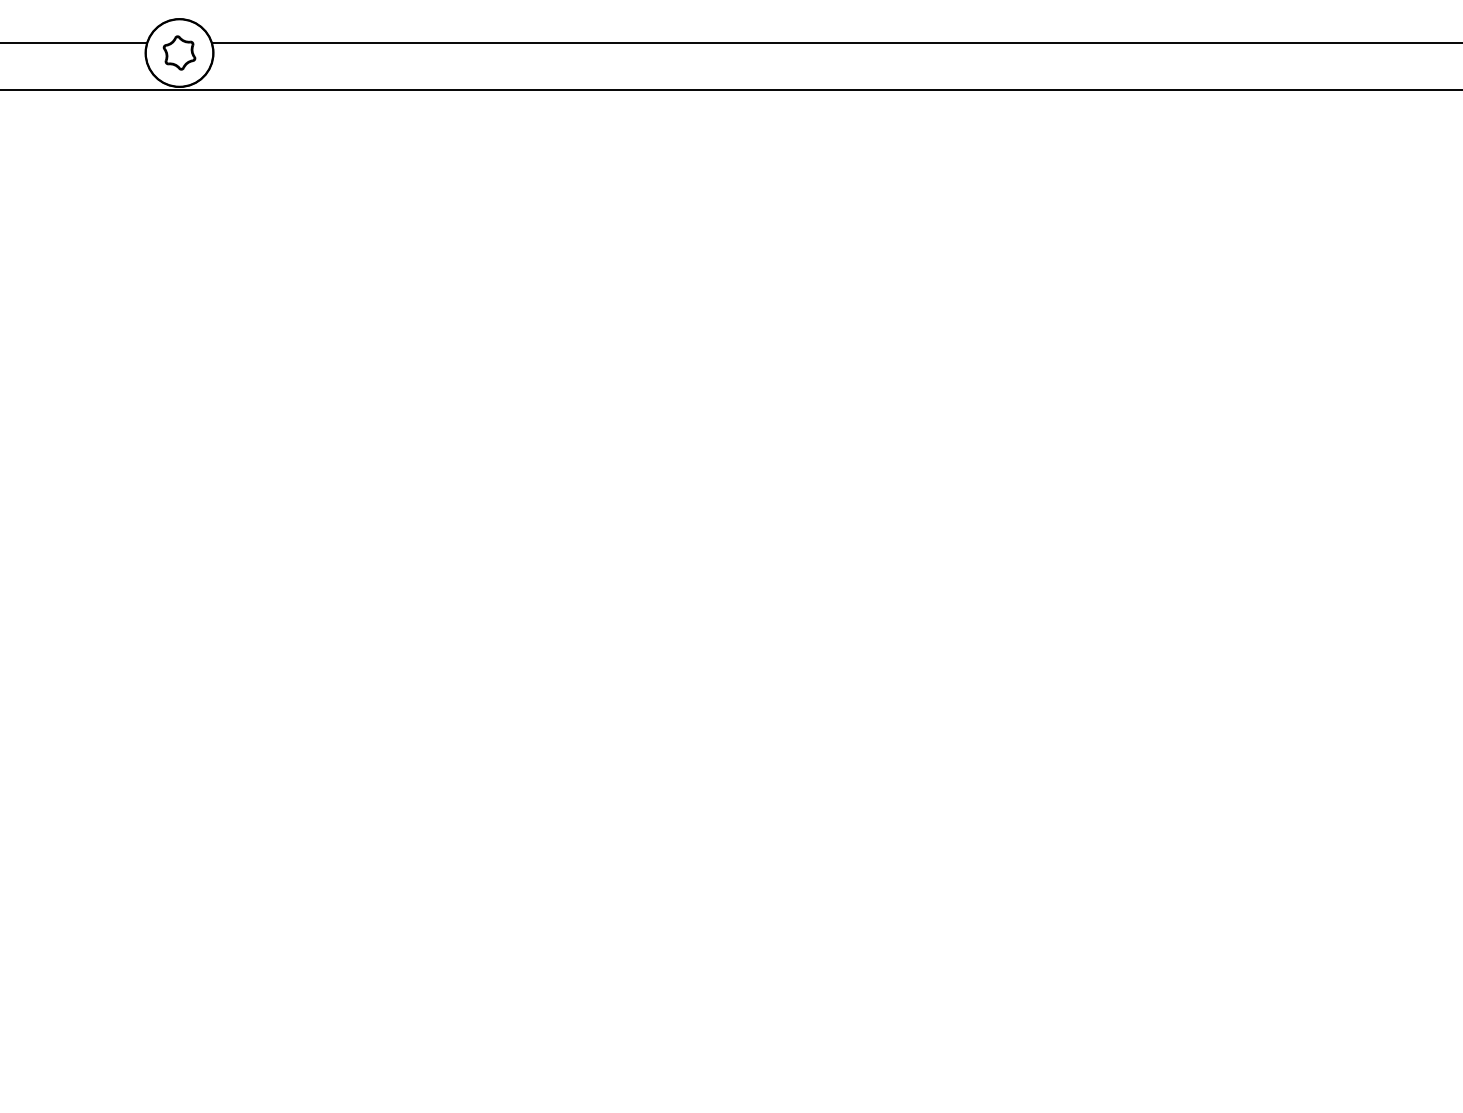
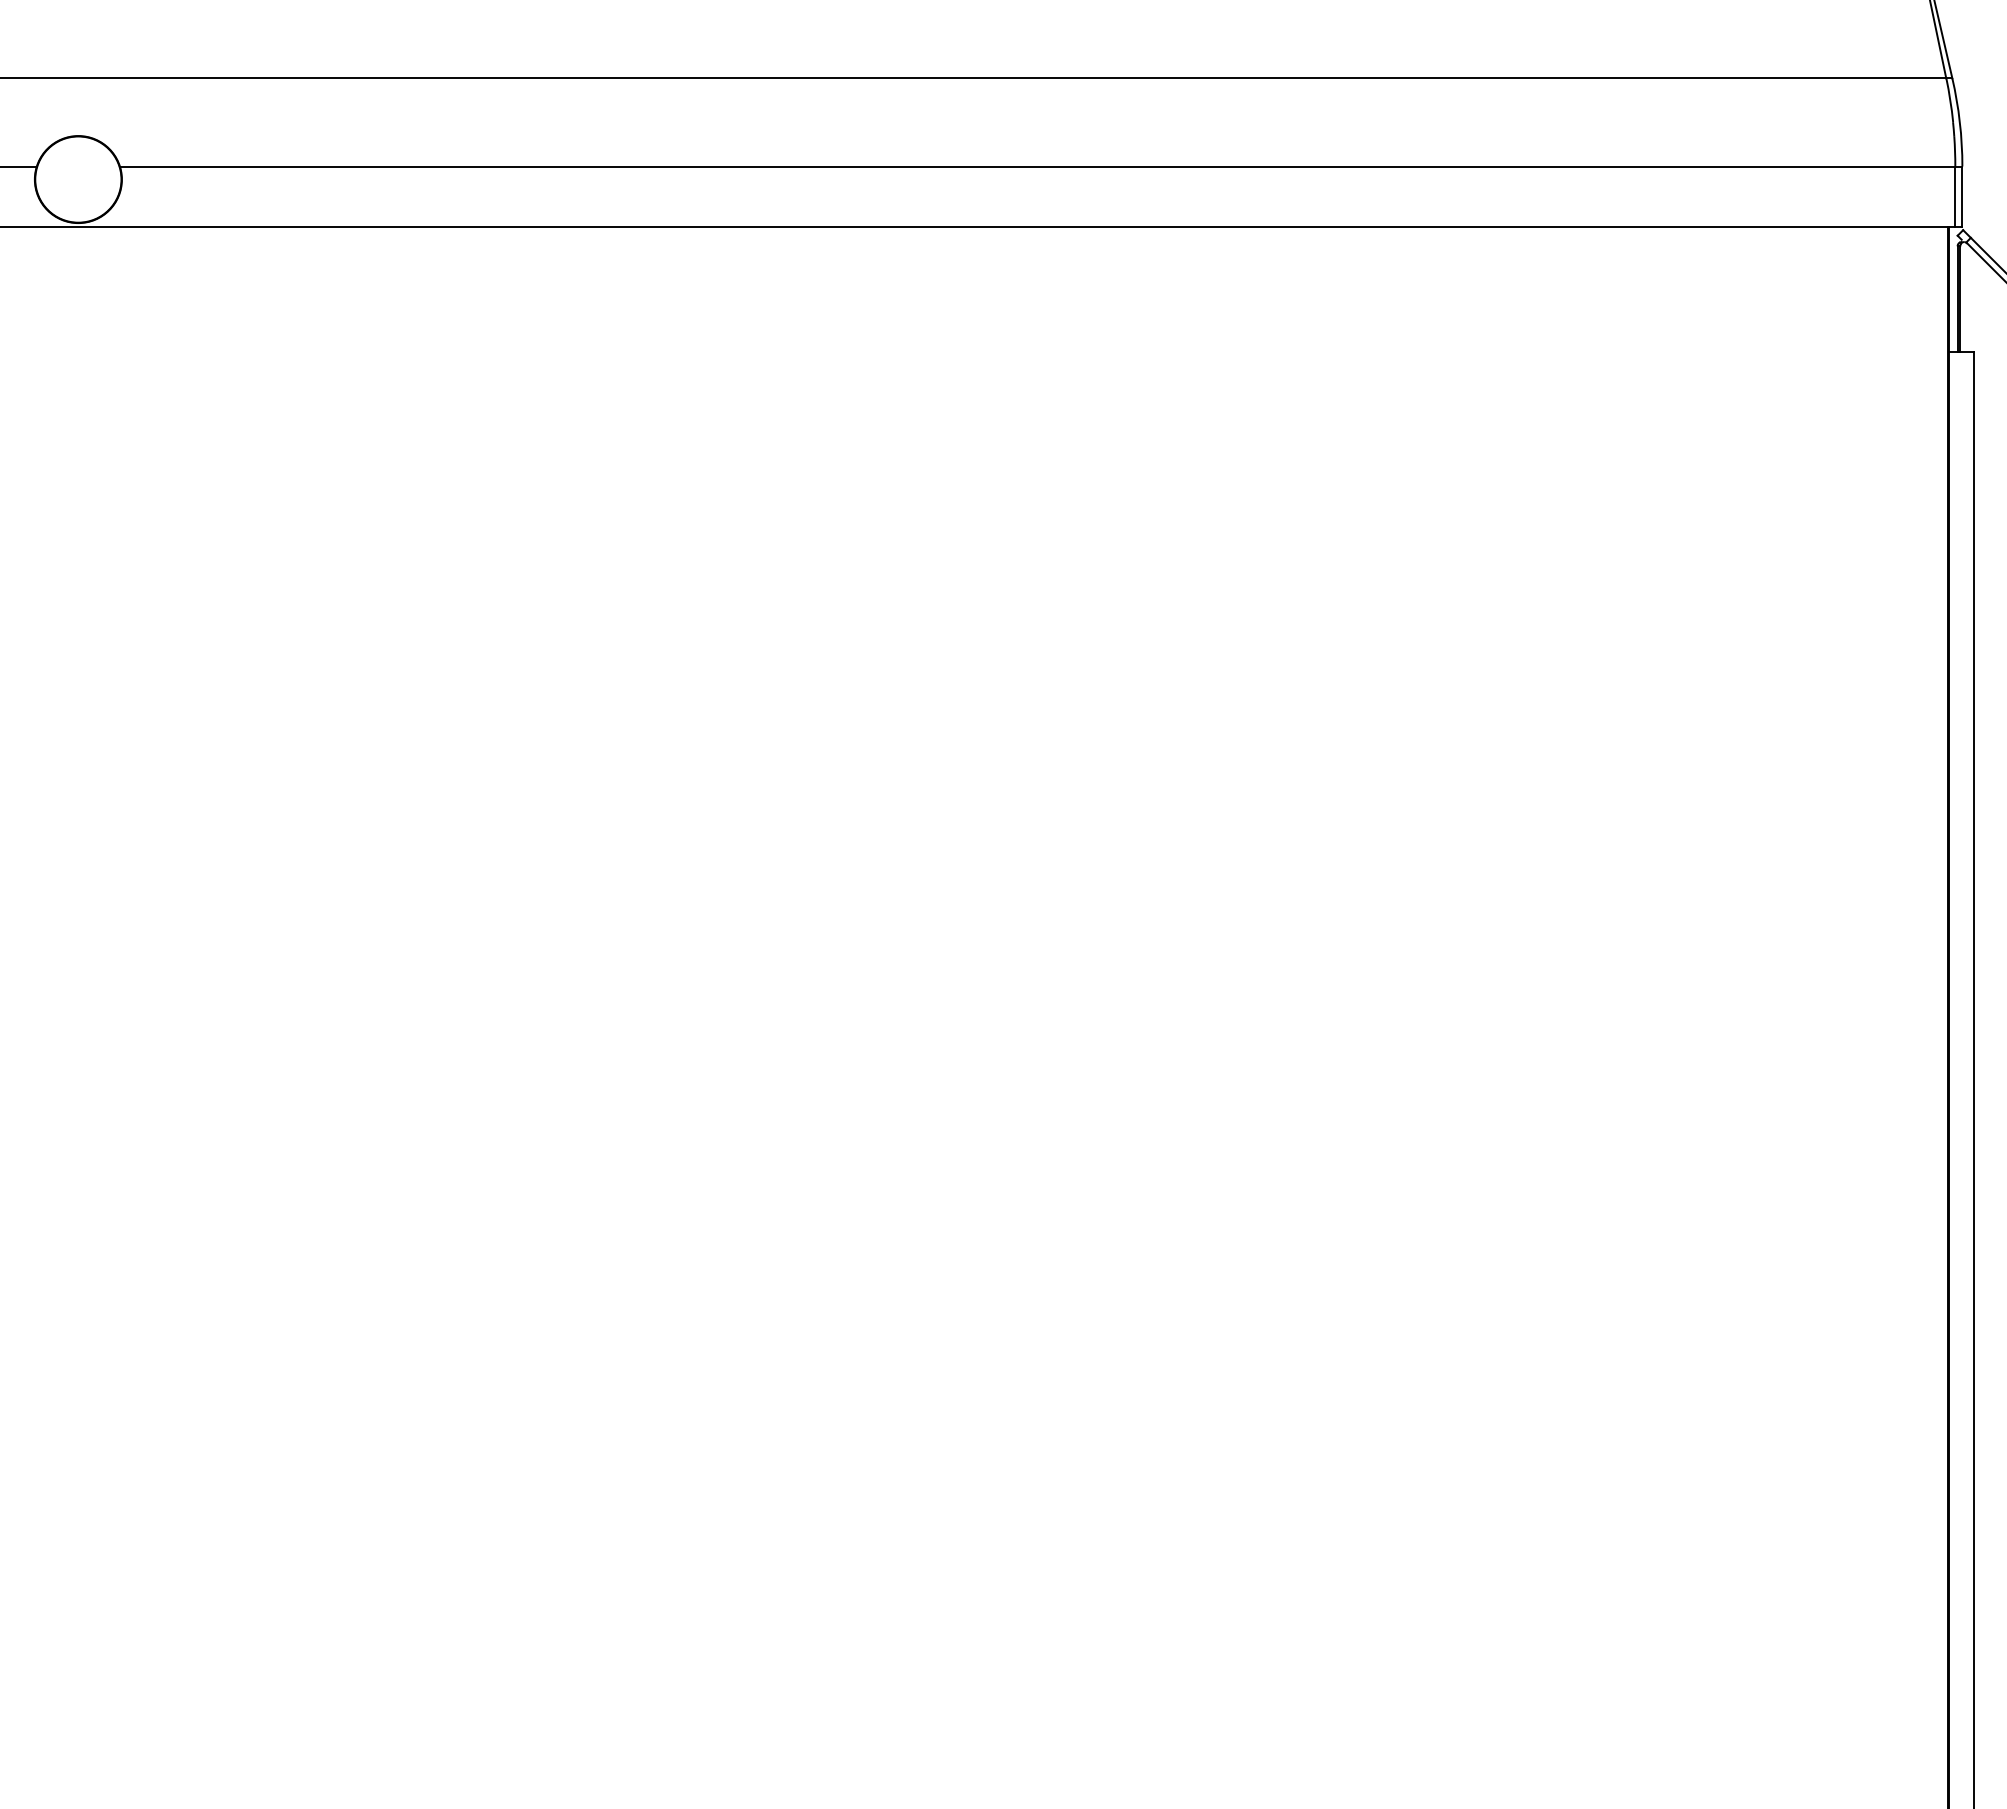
part: (179, 52) -> (78, 179), removed

